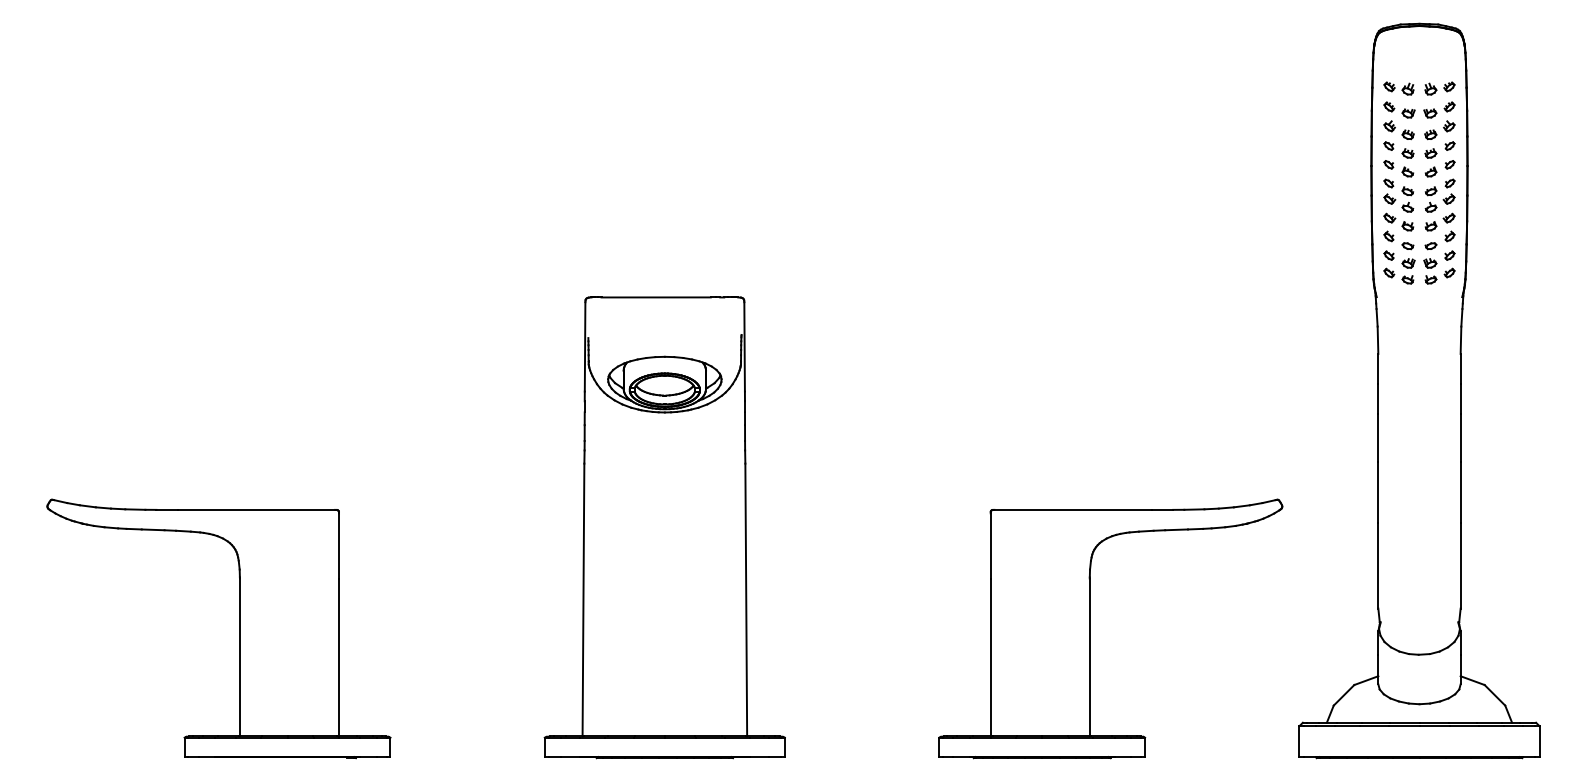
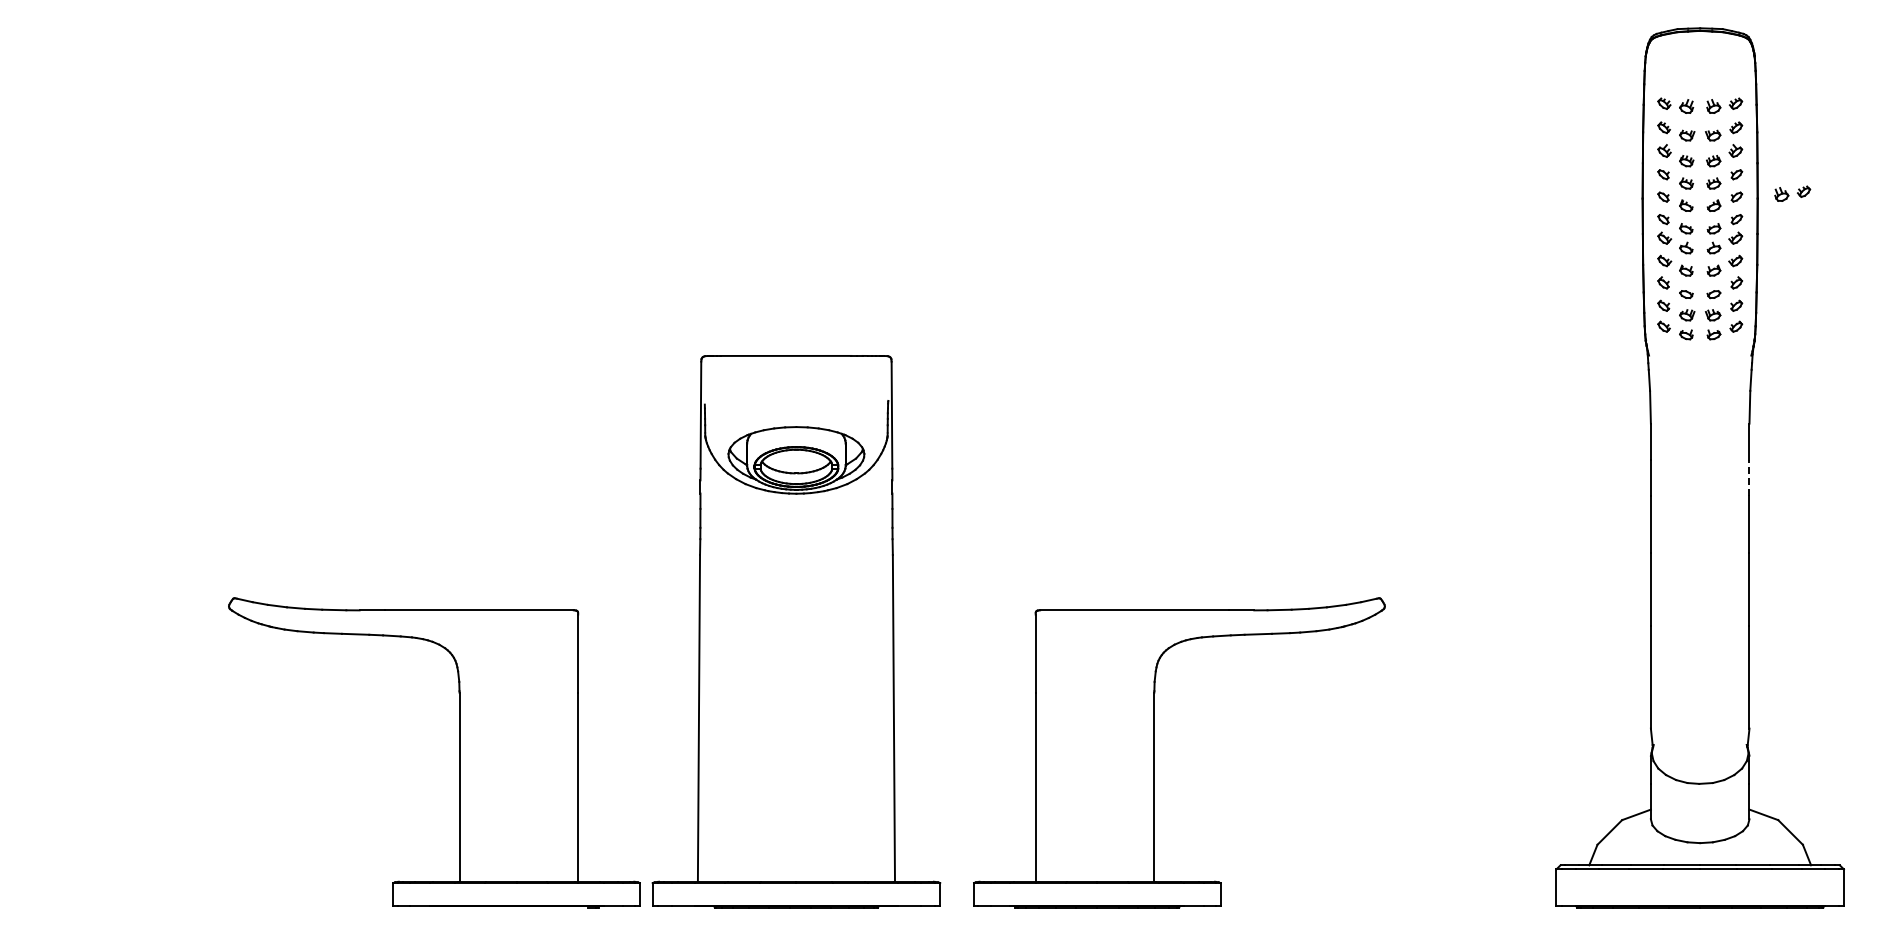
part: (1496, 161) -> (1792, 193), added
line: (1460, 398) -> (1749, 477), solid -> dashed
part: (239, 628) -> (459, 752), moved
part: (1089, 628) -> (1154, 752), moved

